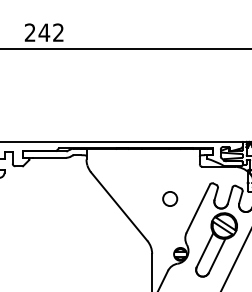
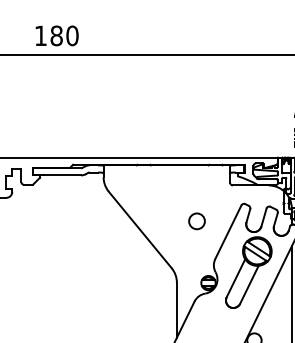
text: (44, 32) -> (56, 35), 242 -> 180

